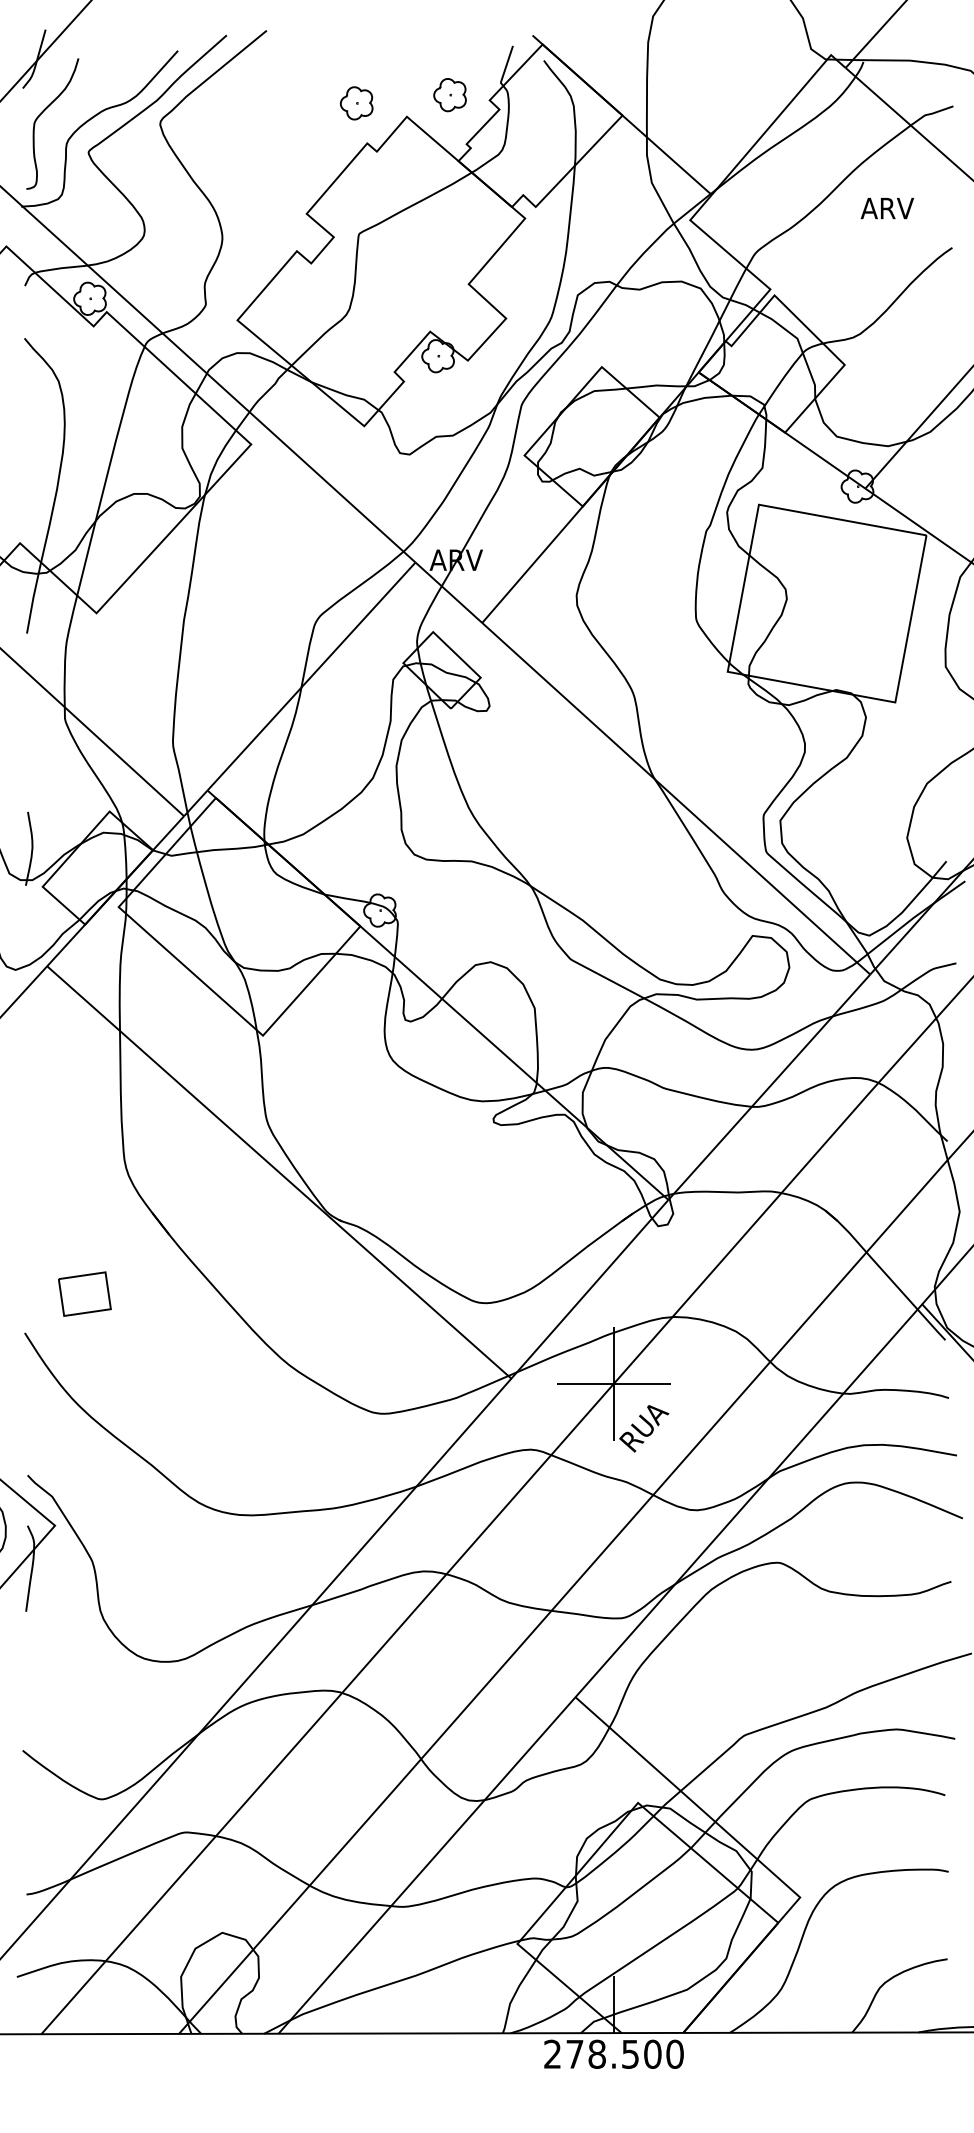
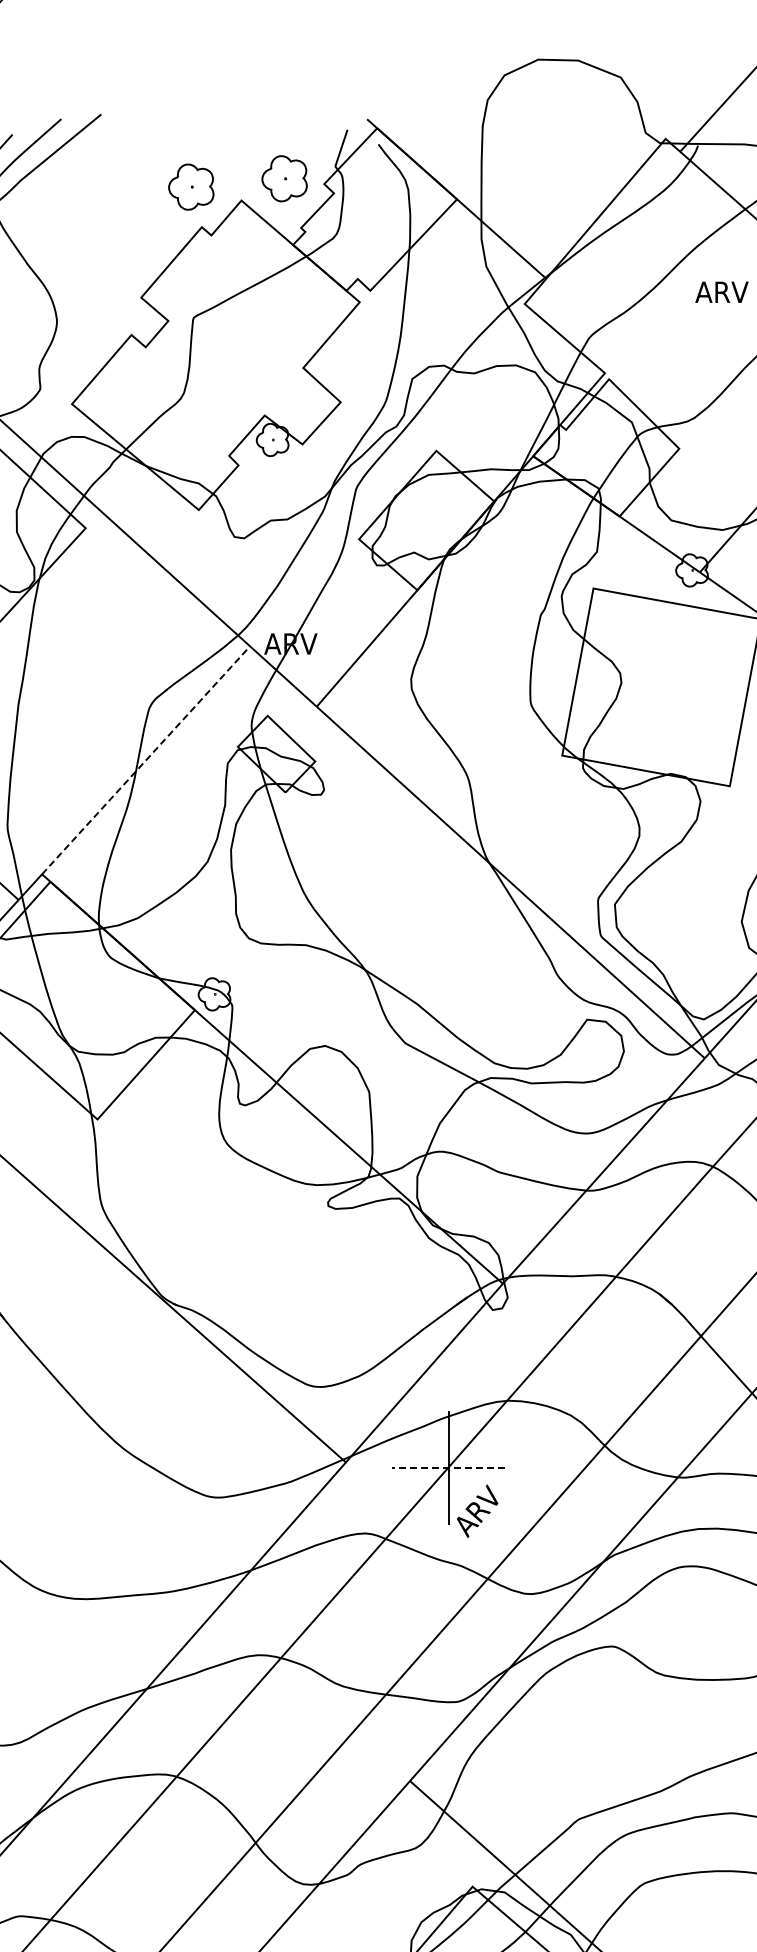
part: (449, 95) -> (284, 179), size x1.4
part: (356, 103) -> (191, 187), size x1.4
line: (311, 676) -> (146, 760), solid -> dashed
line: (613, 1384) -> (448, 1468), solid -> dashed
text: (644, 1427) -> (479, 1511), RUA -> ARV

